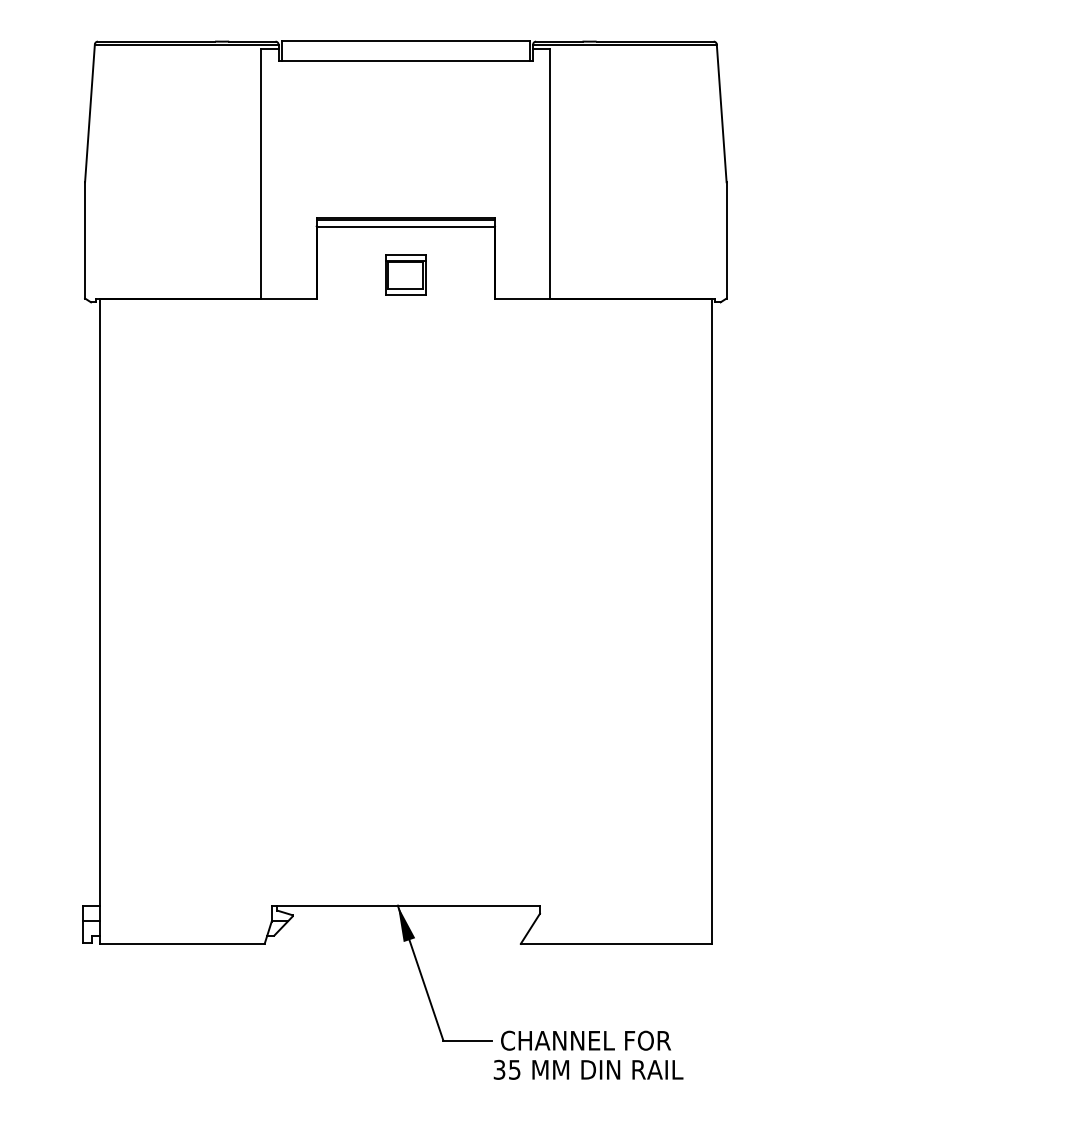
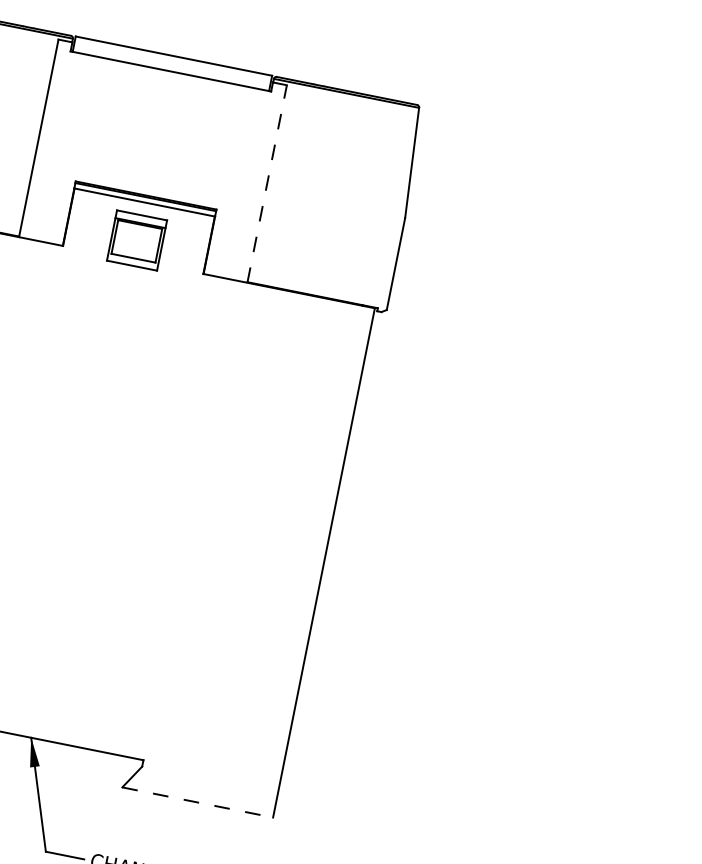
line: (550, 173) -> (267, 183), solid -> dashed
part: (405, 274) -> (136, 240), size x1.6
line: (616, 943) -> (197, 802), solid -> dashed

